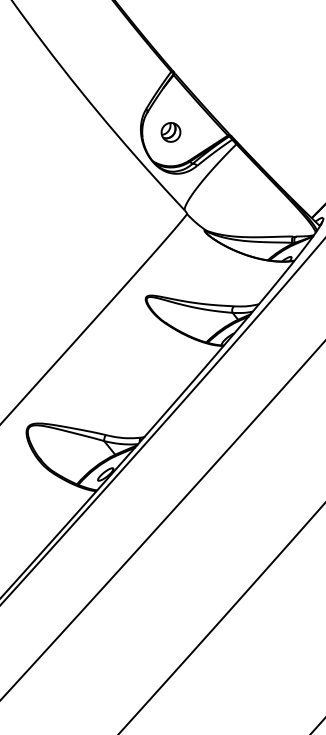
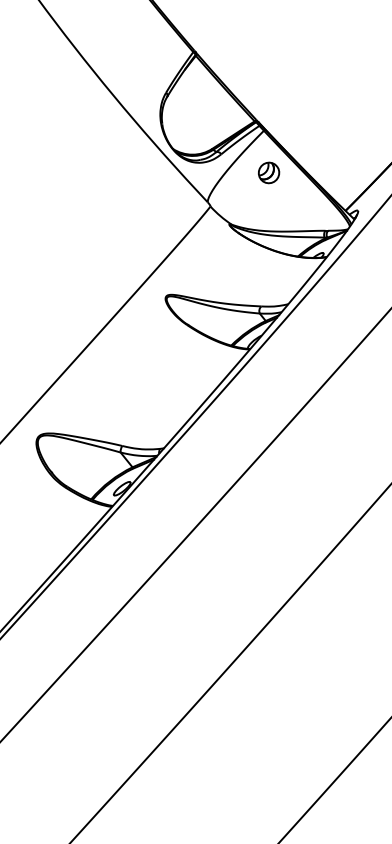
part: (171, 132) -> (269, 172), moved

